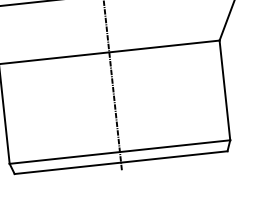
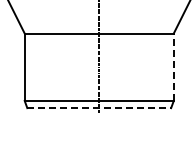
line: (224, 90) -> (173, 67), solid -> dashed
line: (121, 163) -> (99, 108), solid -> dashed

